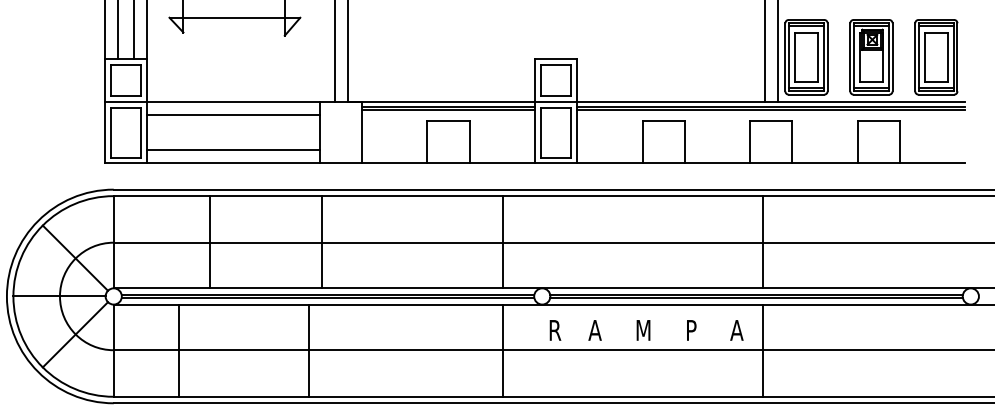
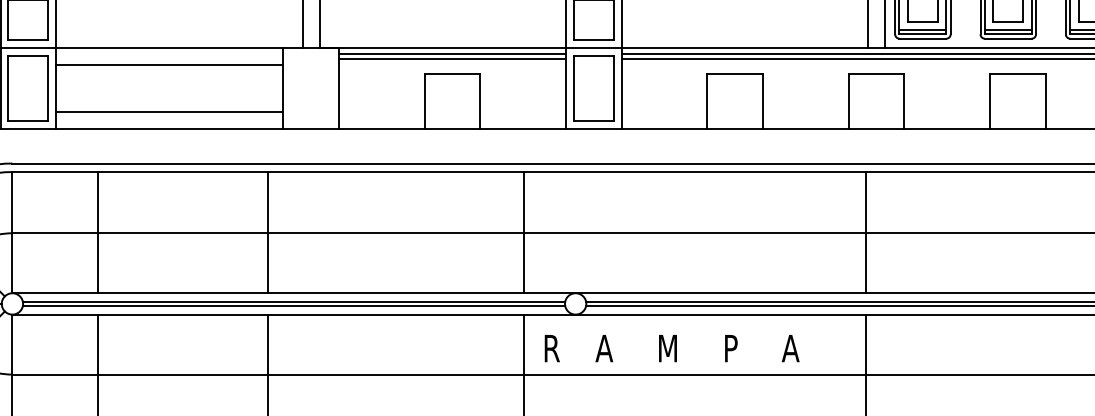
line: (209, 242) -> (97, 232), moved
line: (321, 242) -> (268, 232), moved
text: (646, 330) -> (671, 348), moved

